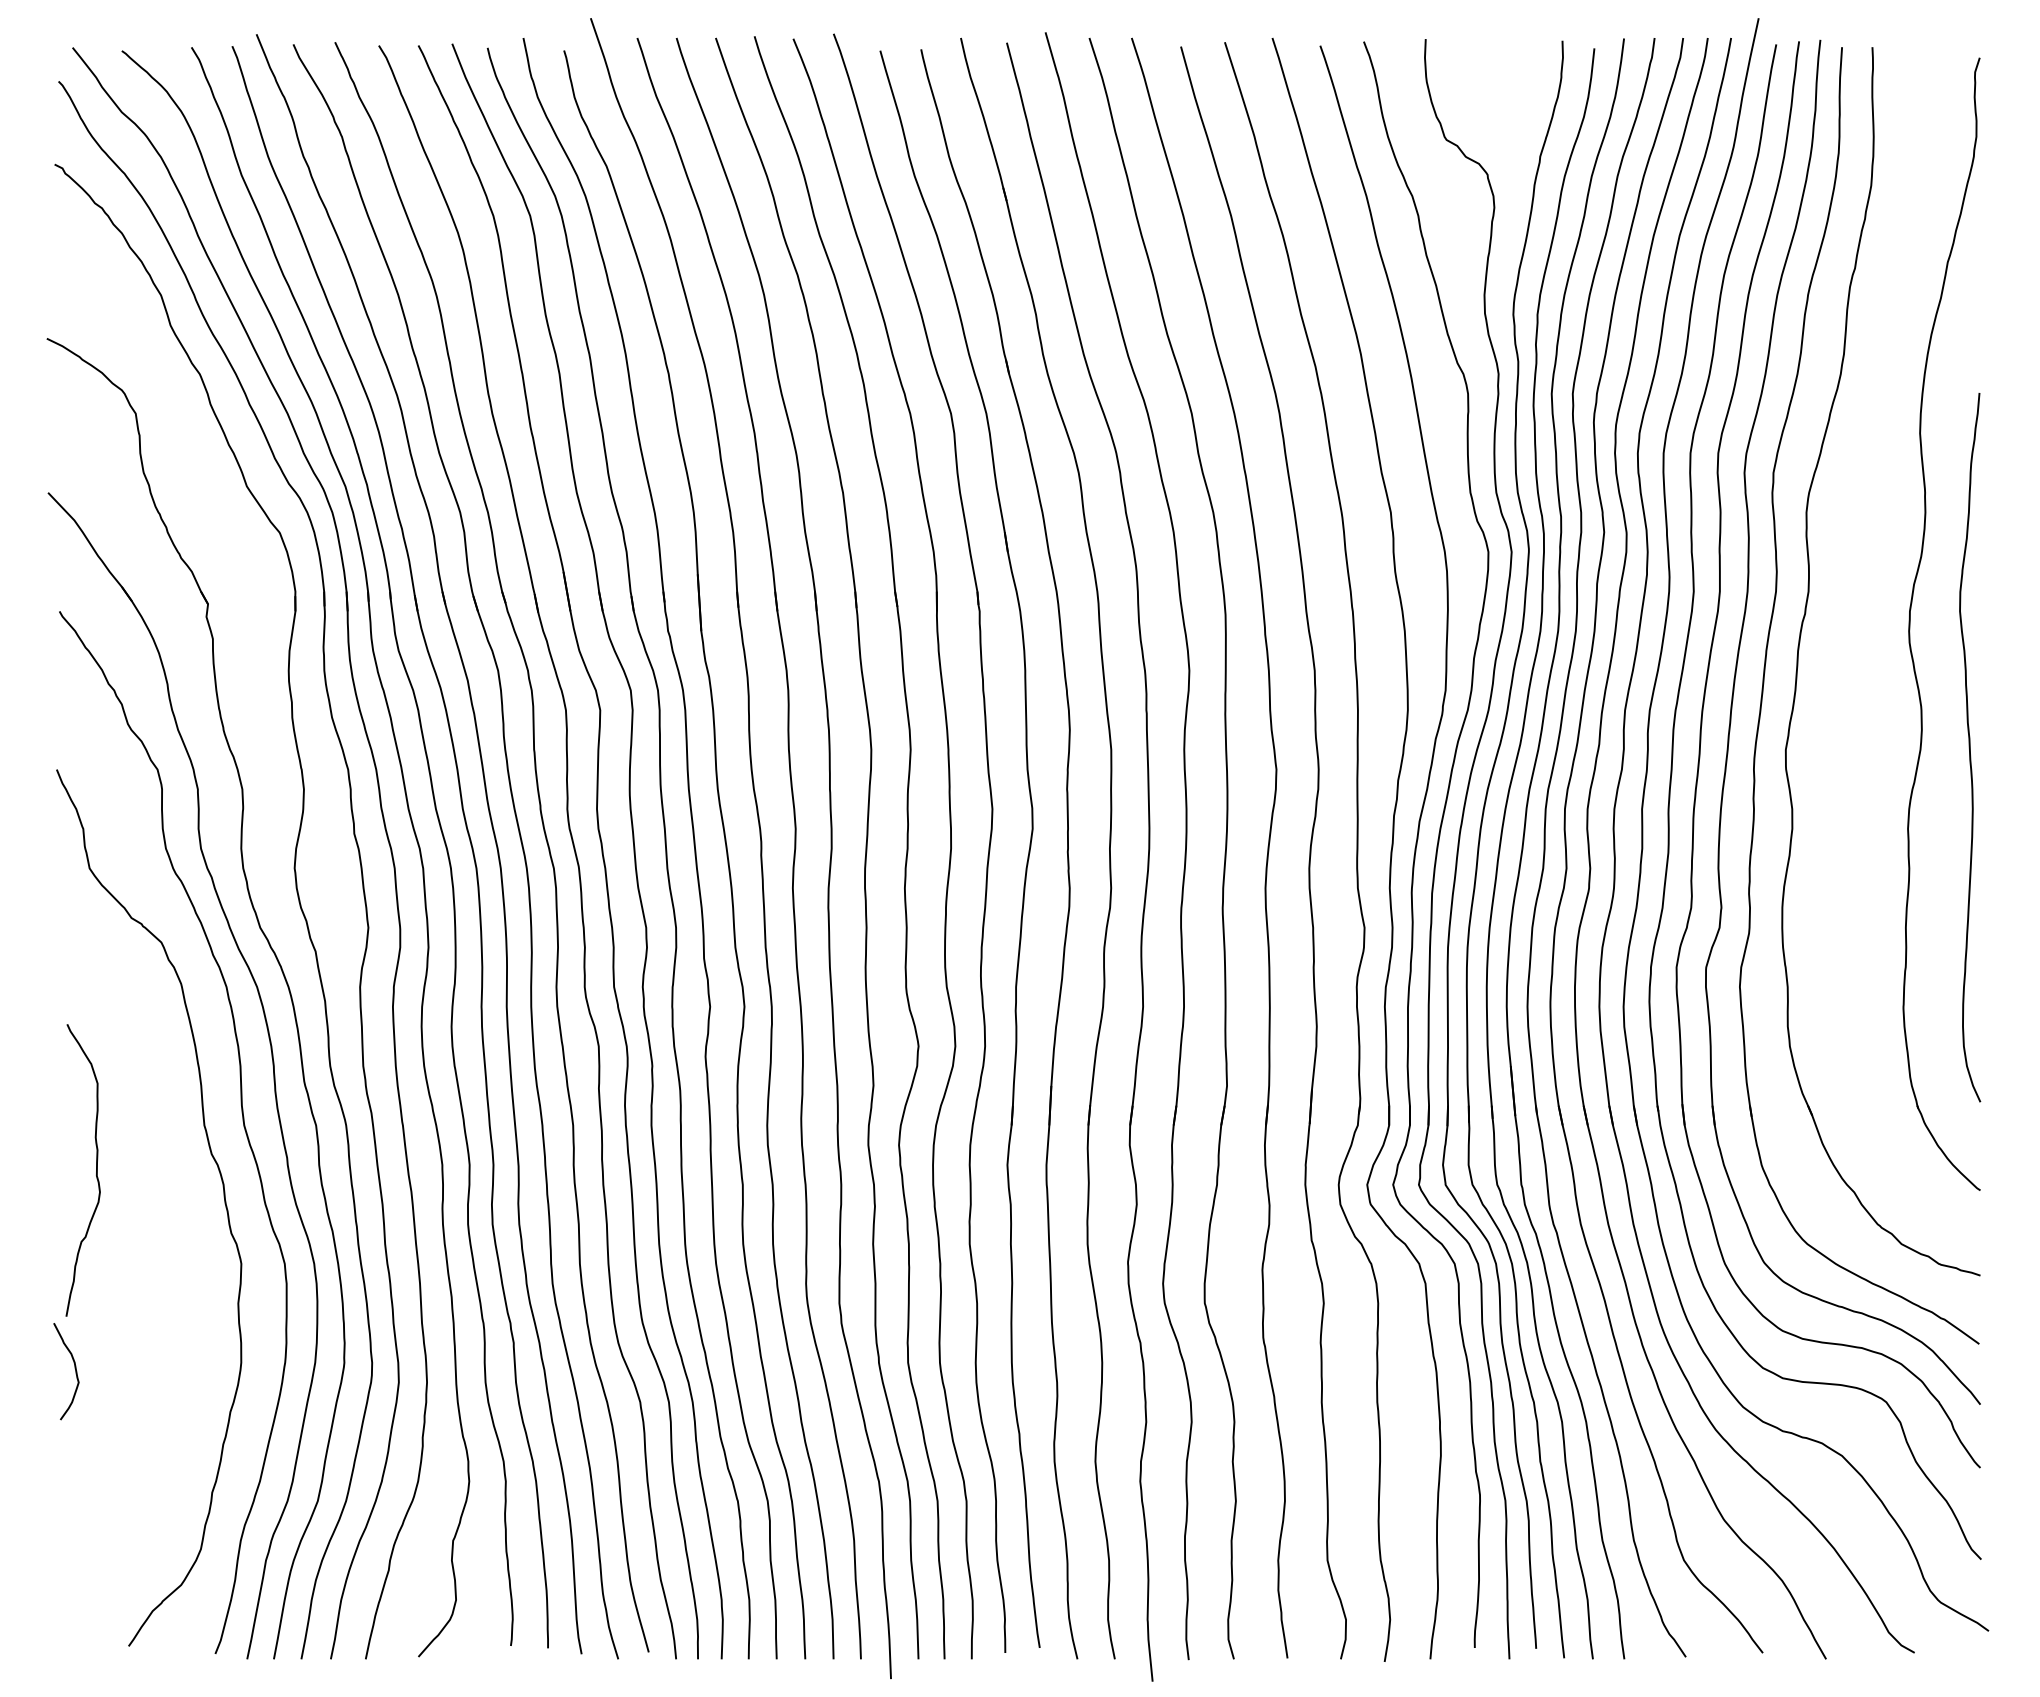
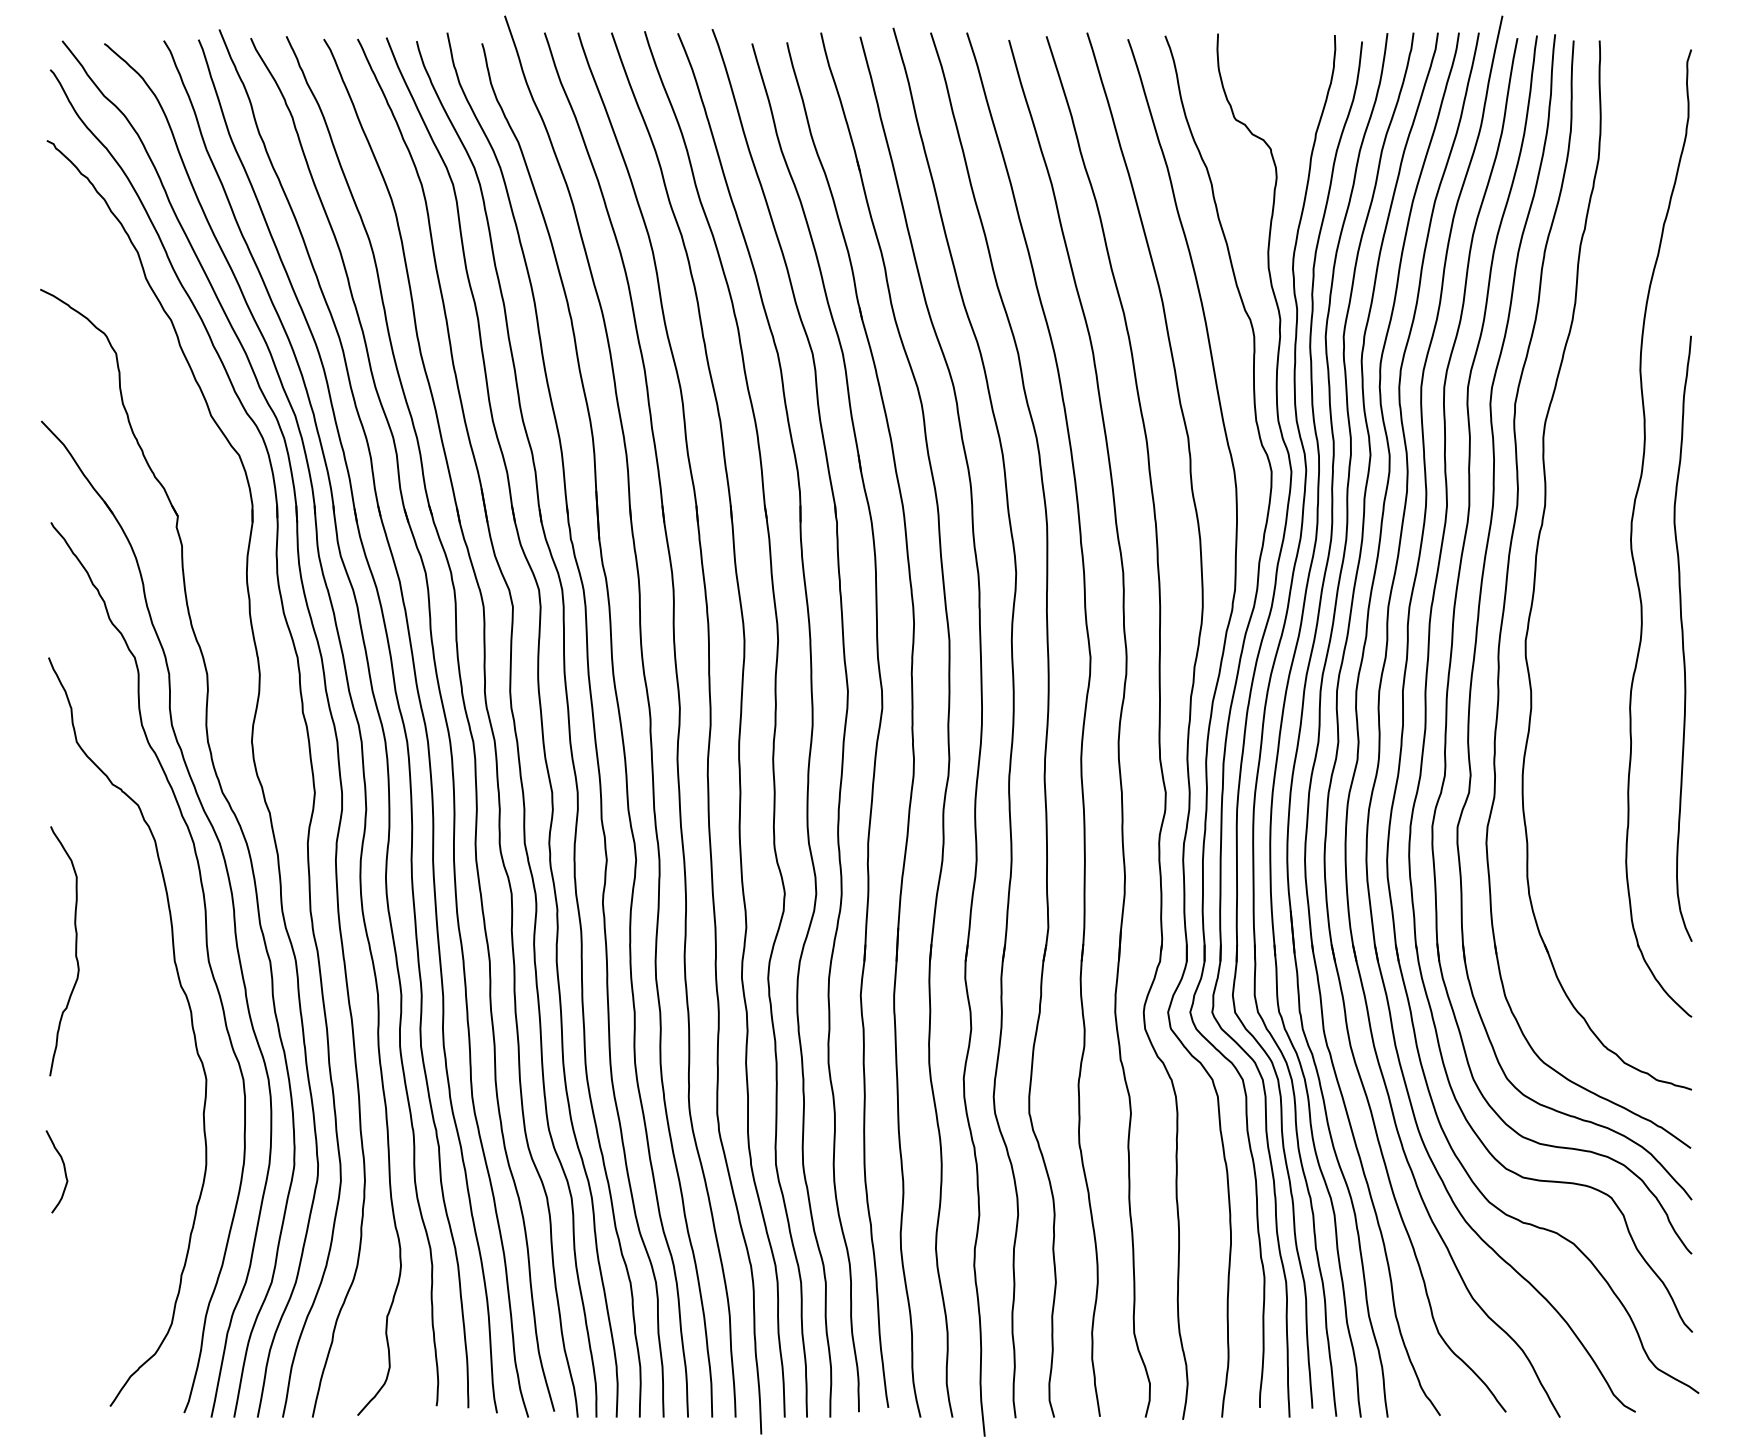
curve: (96, 1170) -> (75, 951), moved

